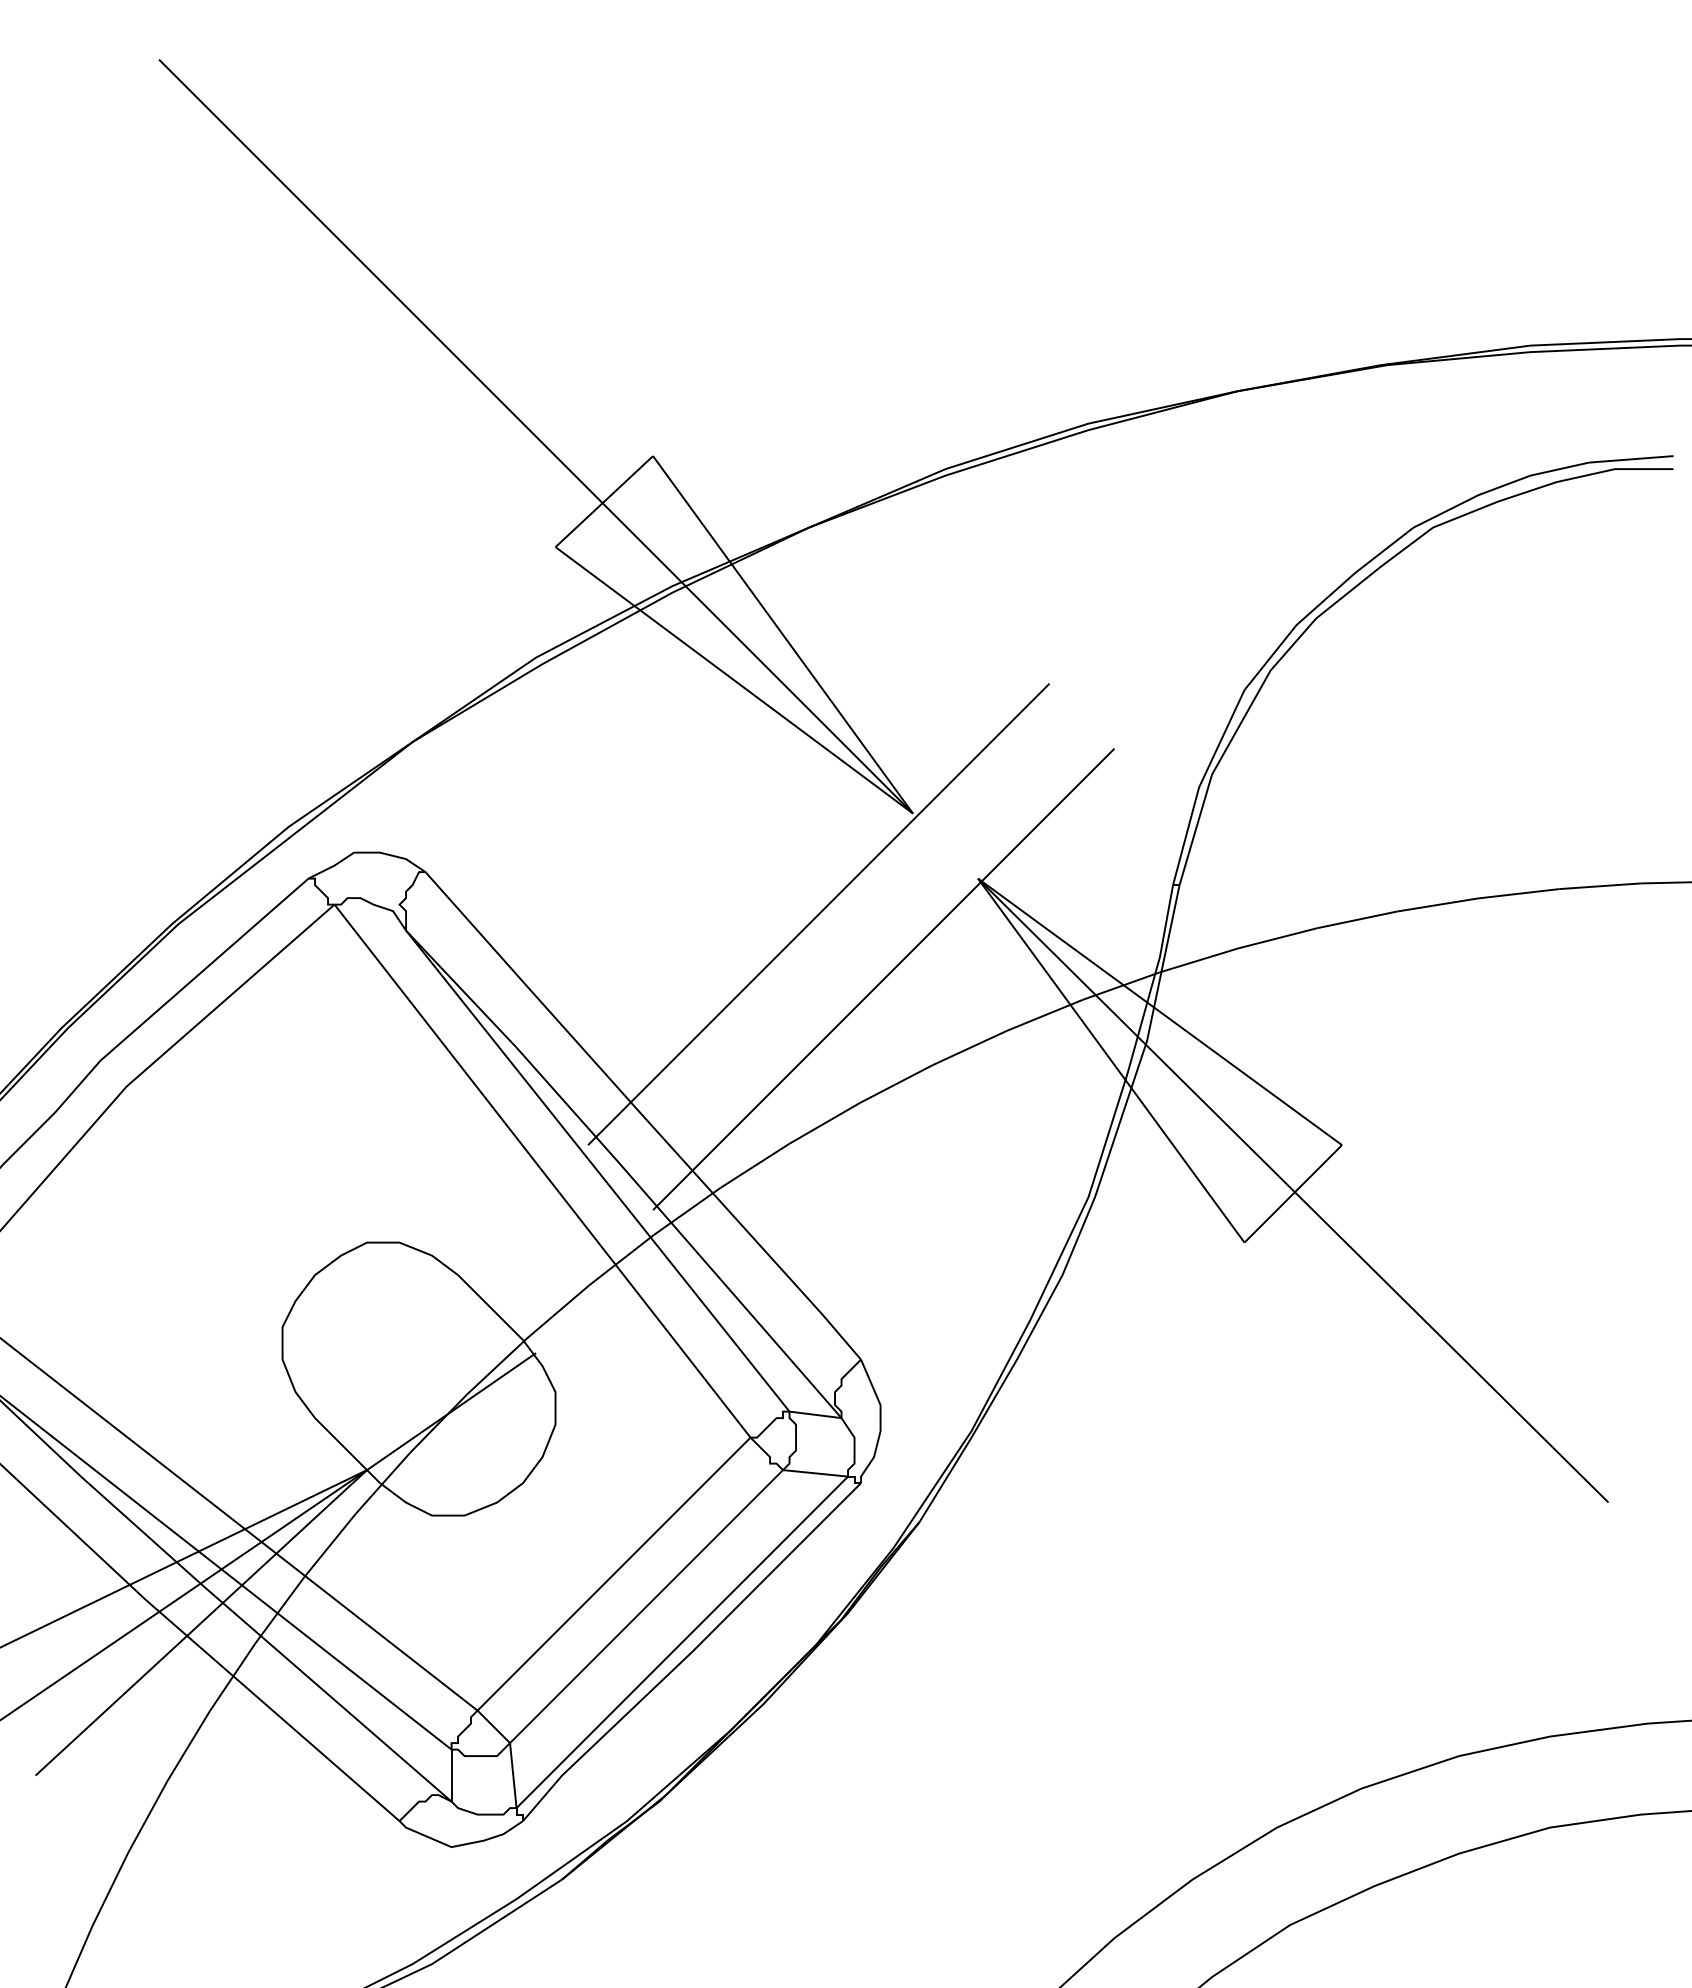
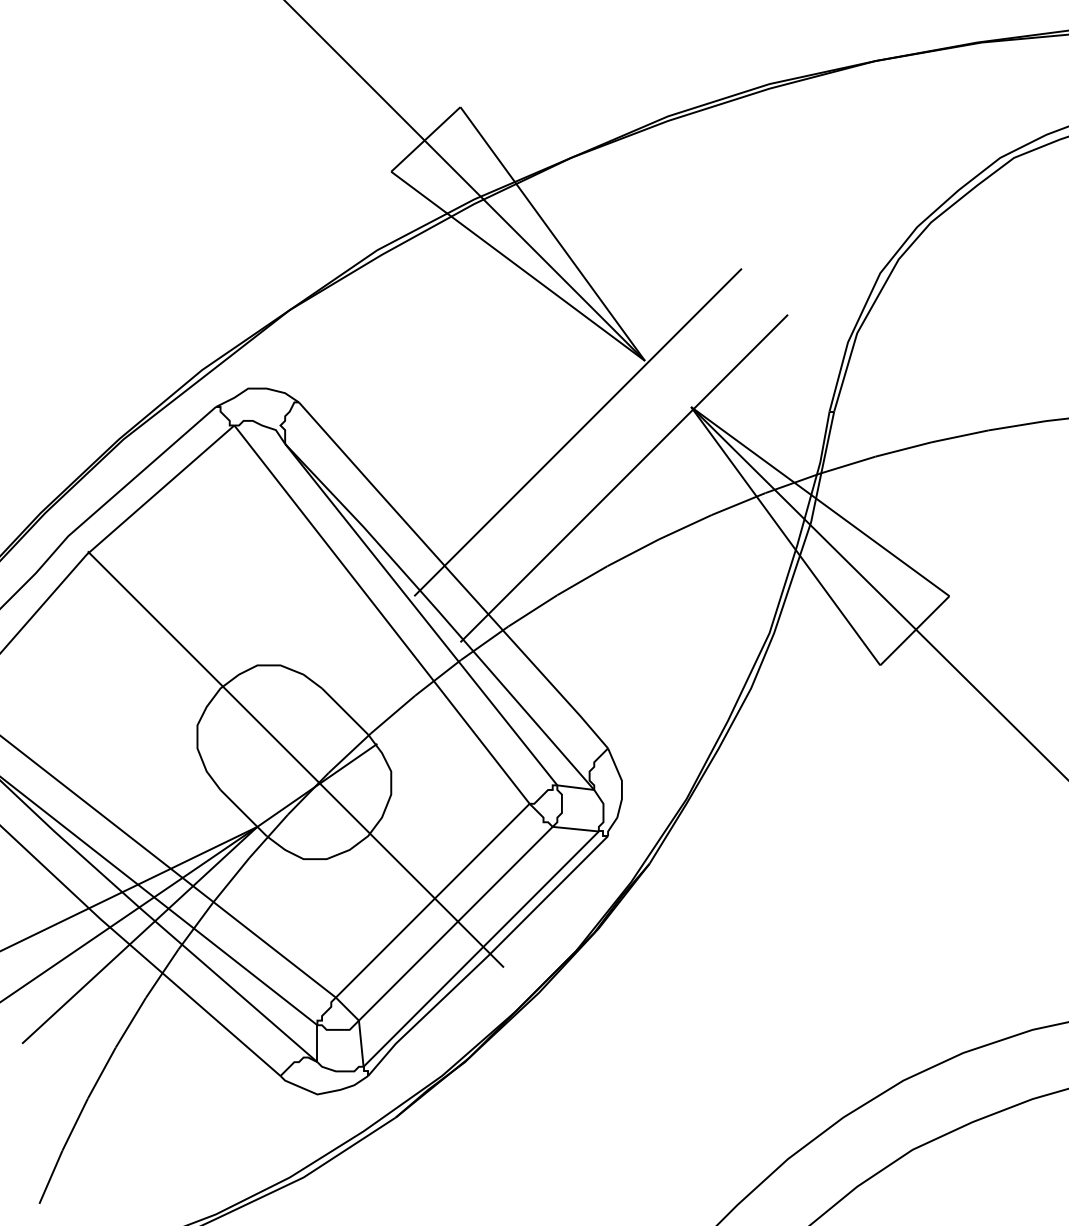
line: (420, 1375) -> (295, 759), added

